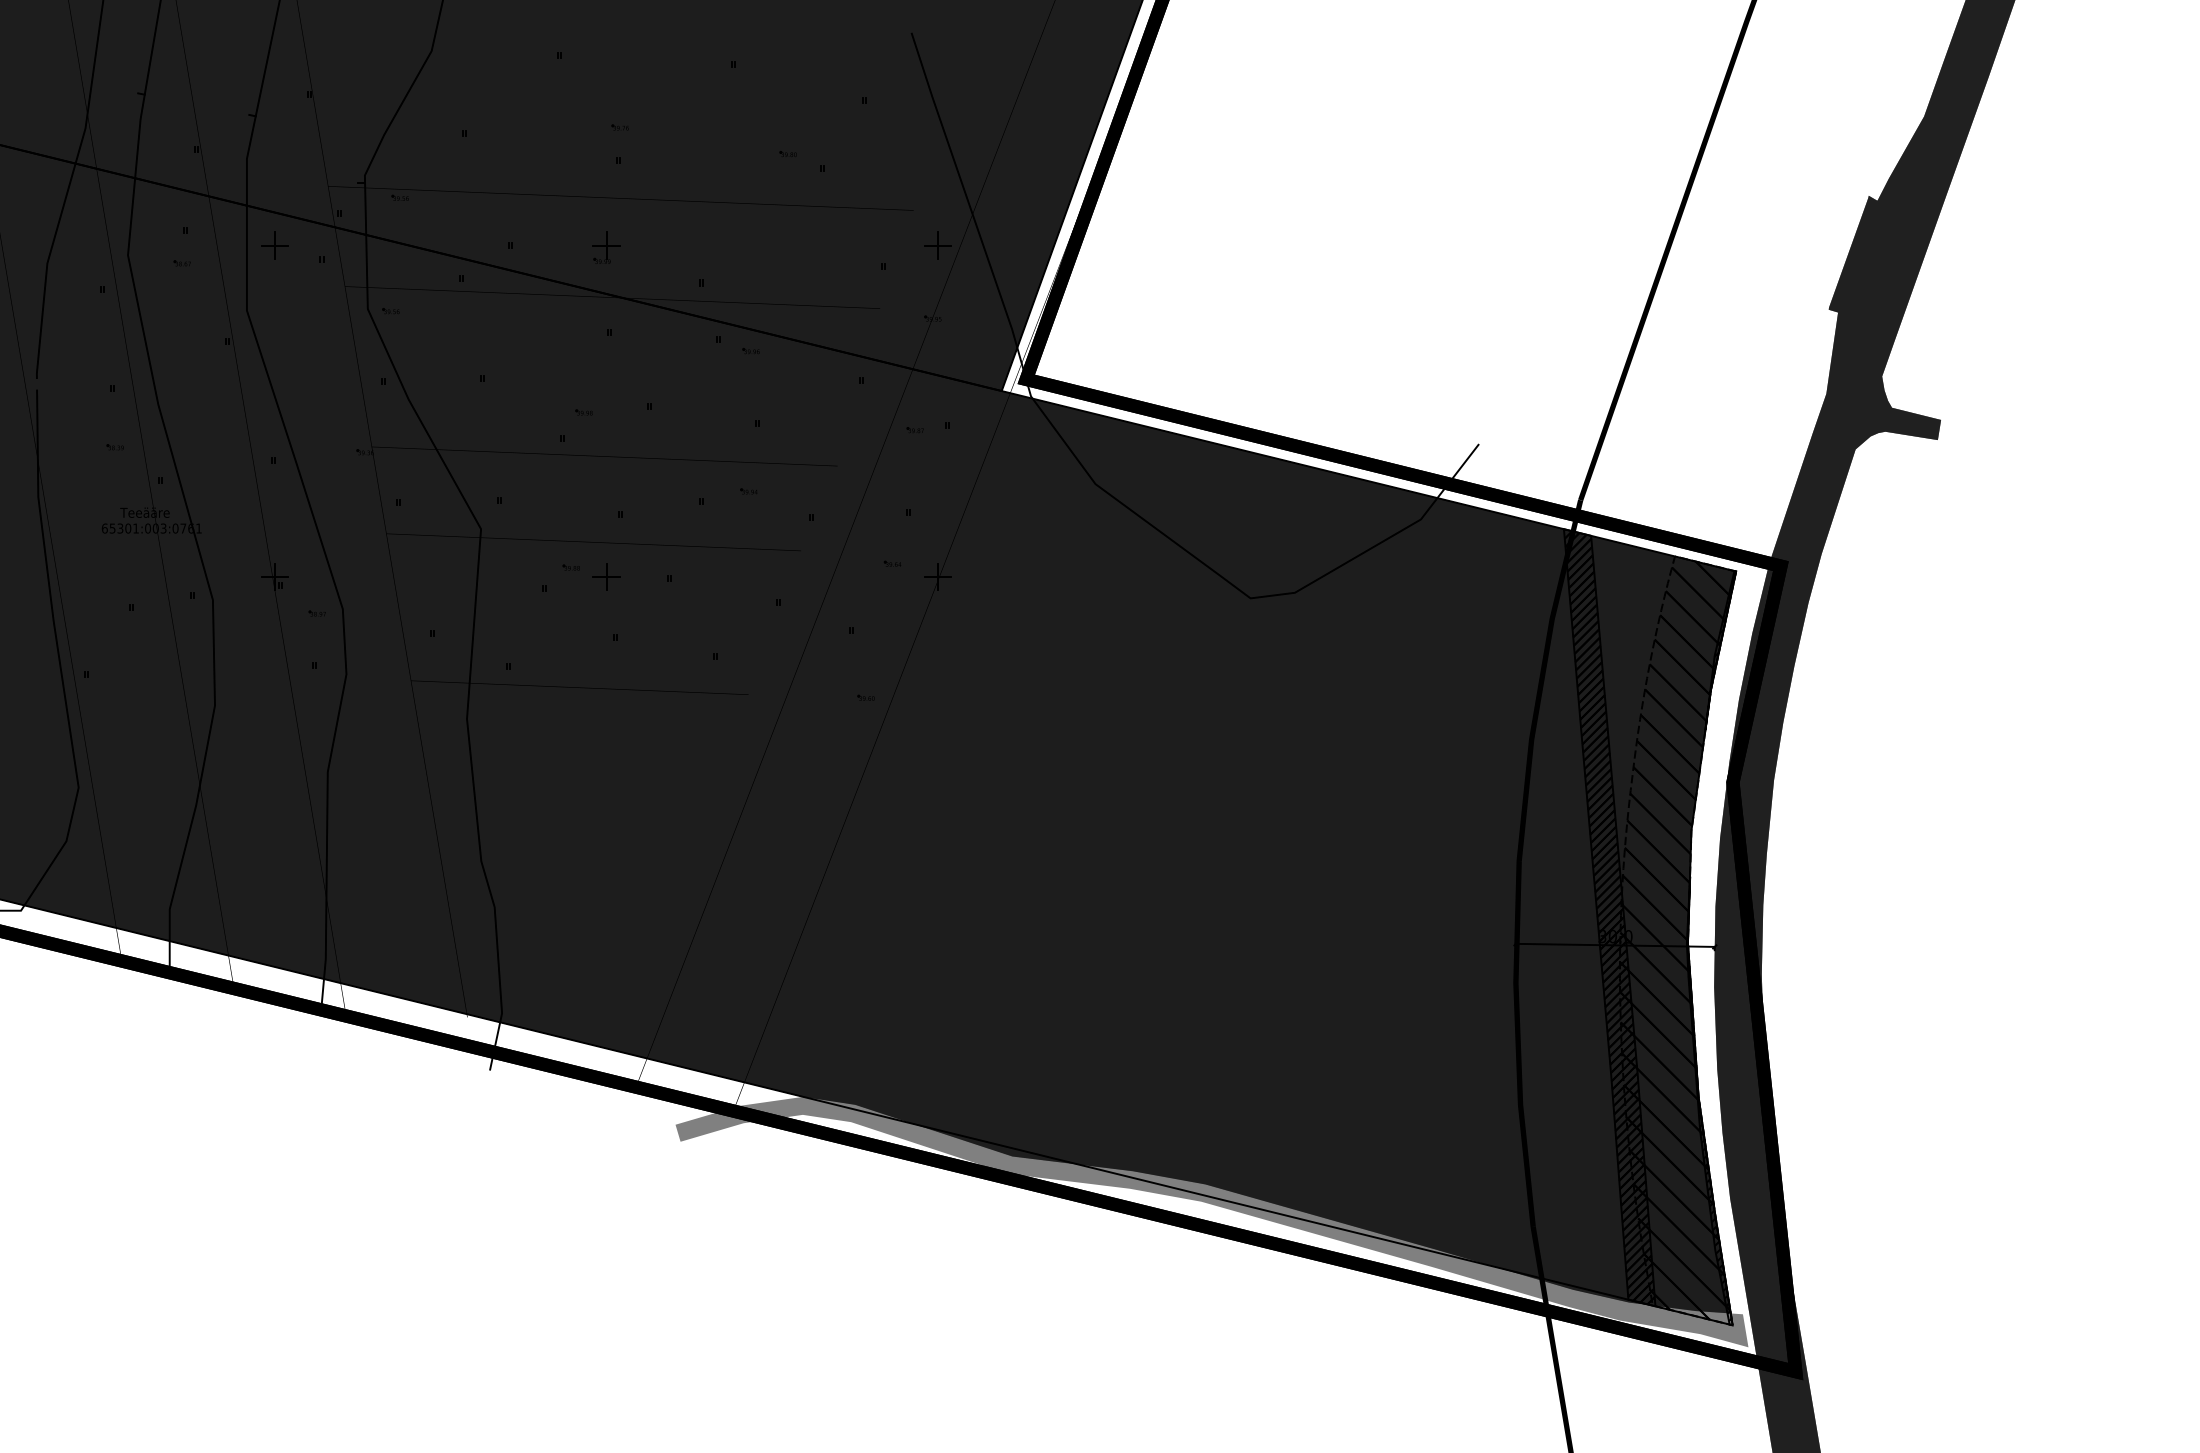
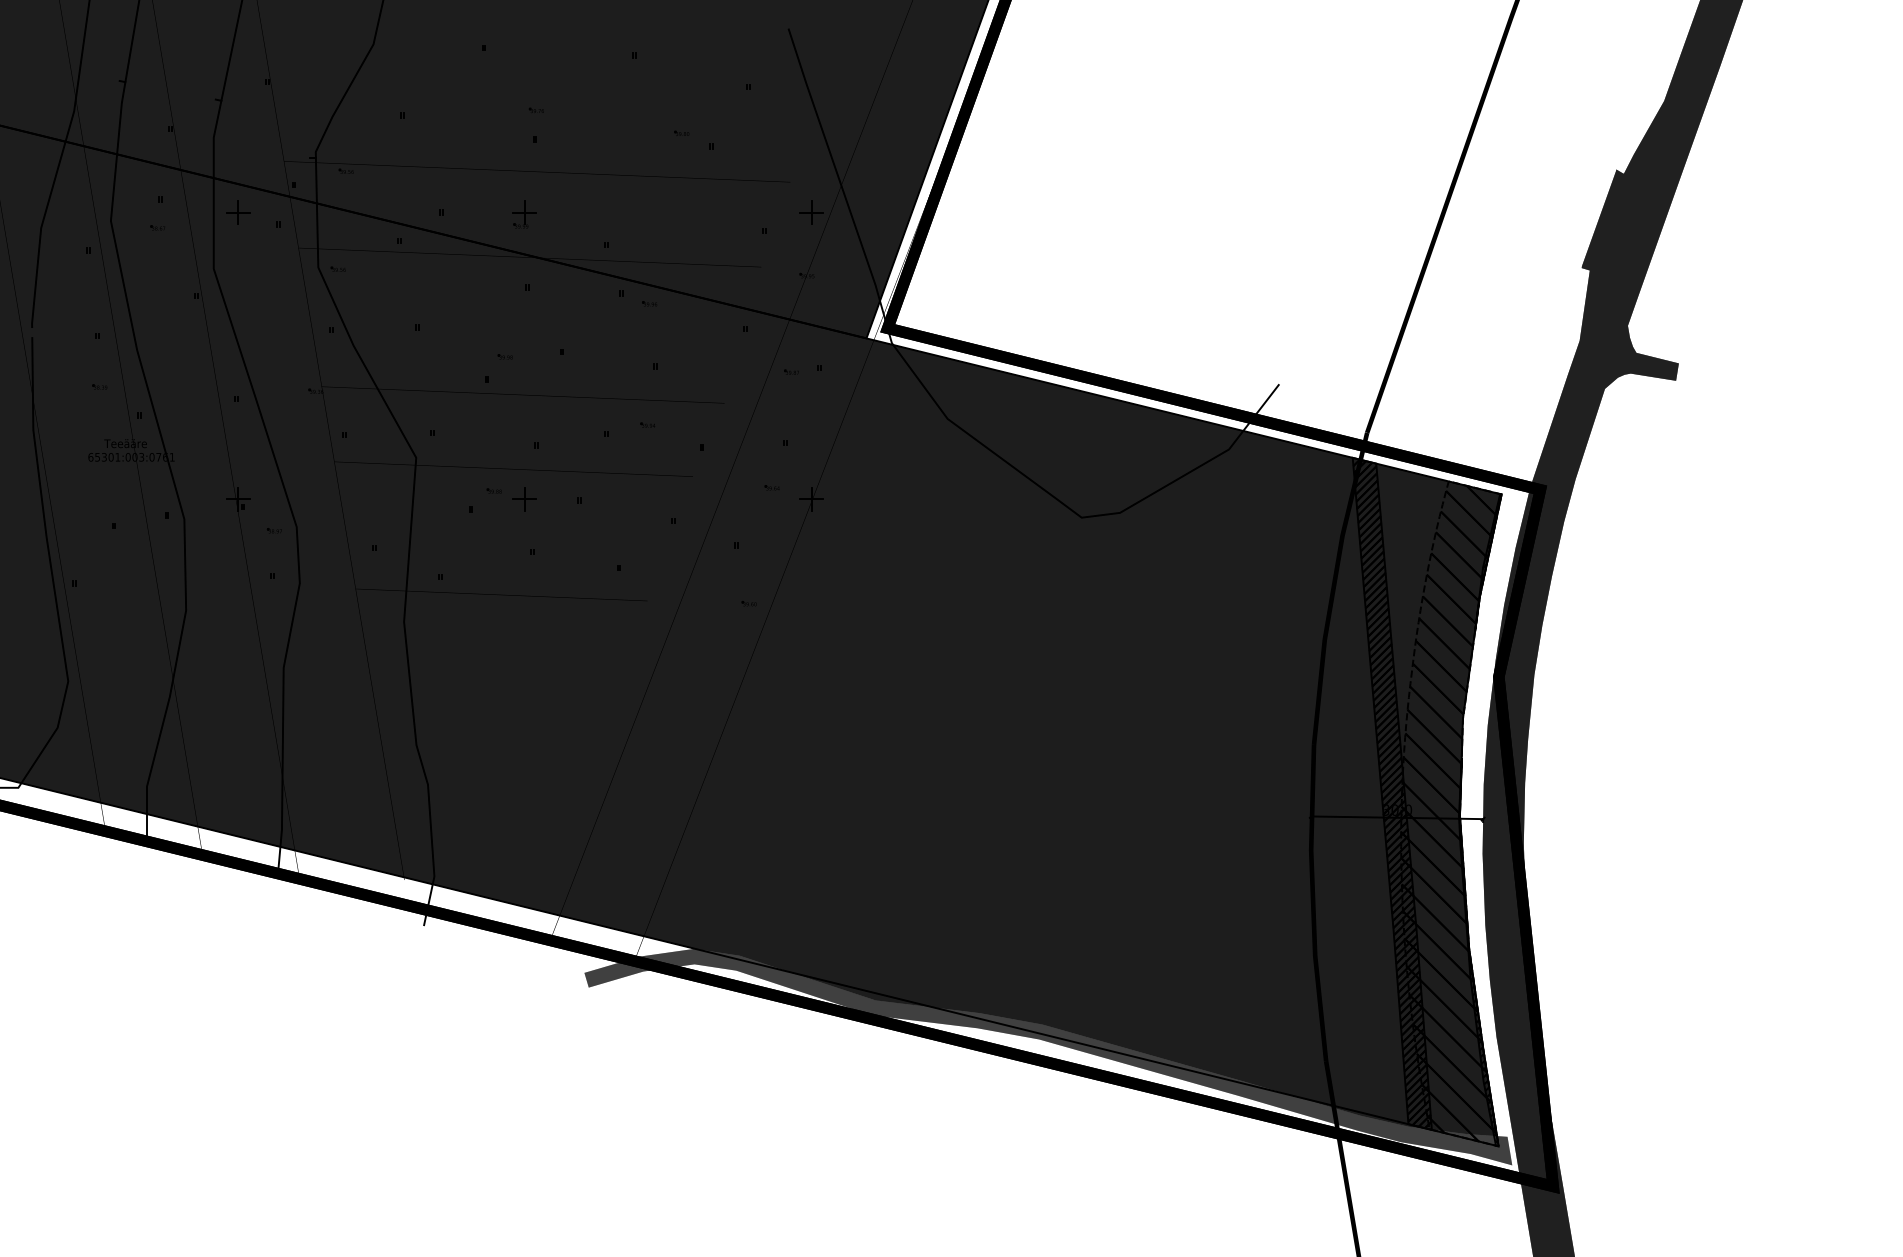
fill: (1211, 1221) -> (1047, 1056), added

